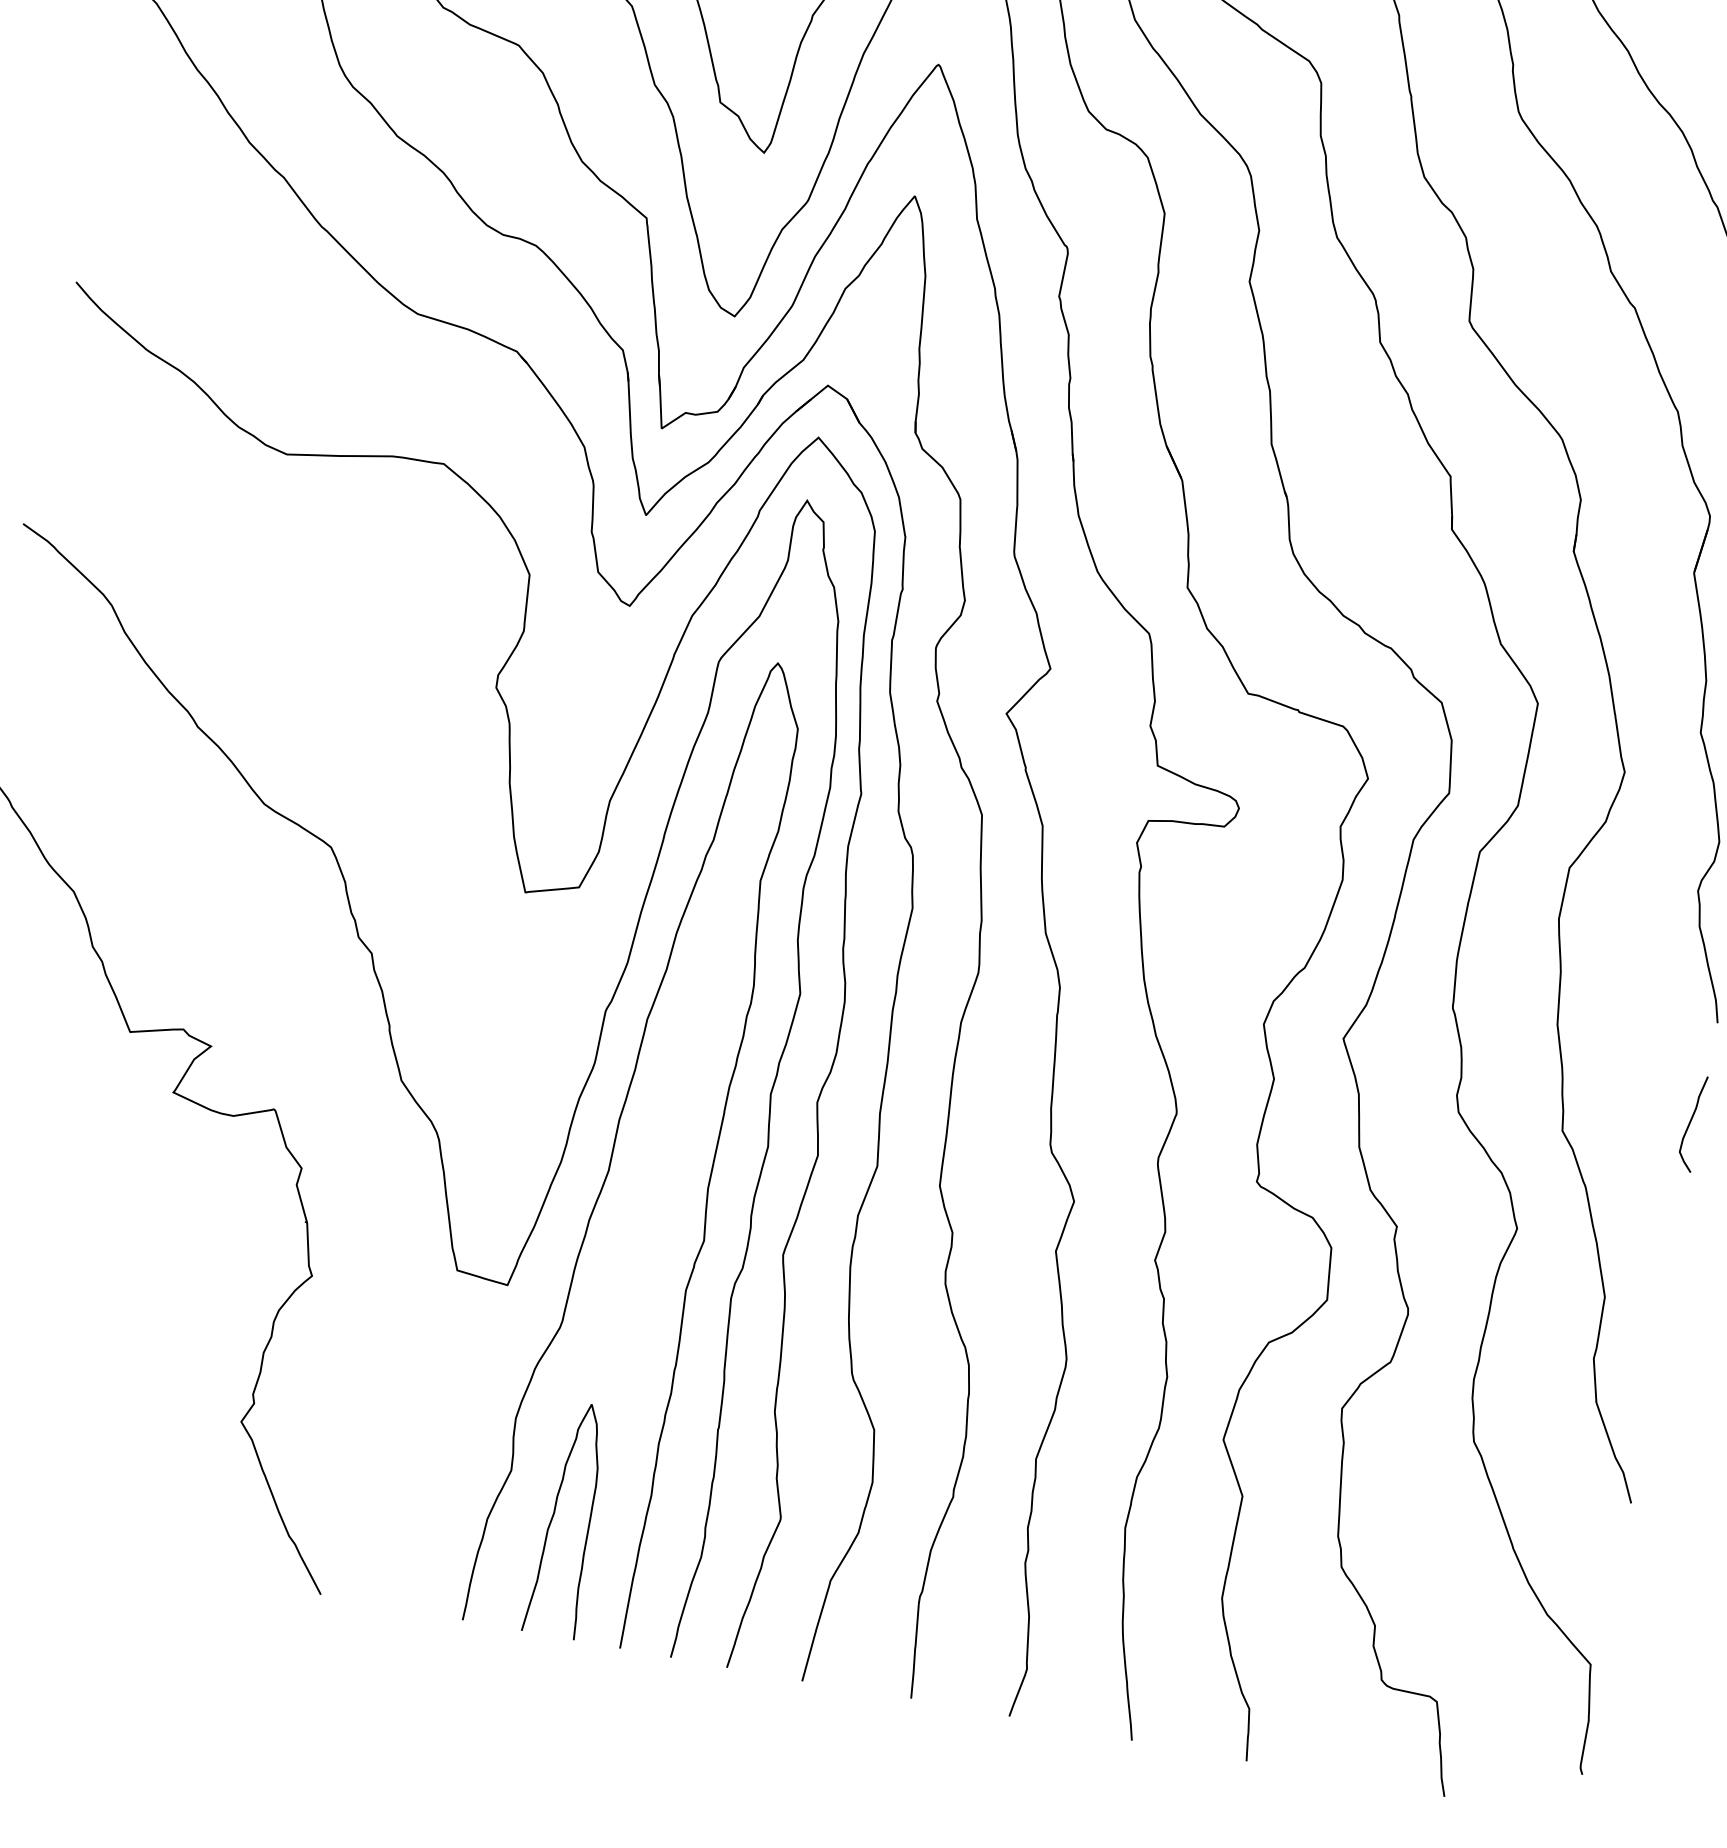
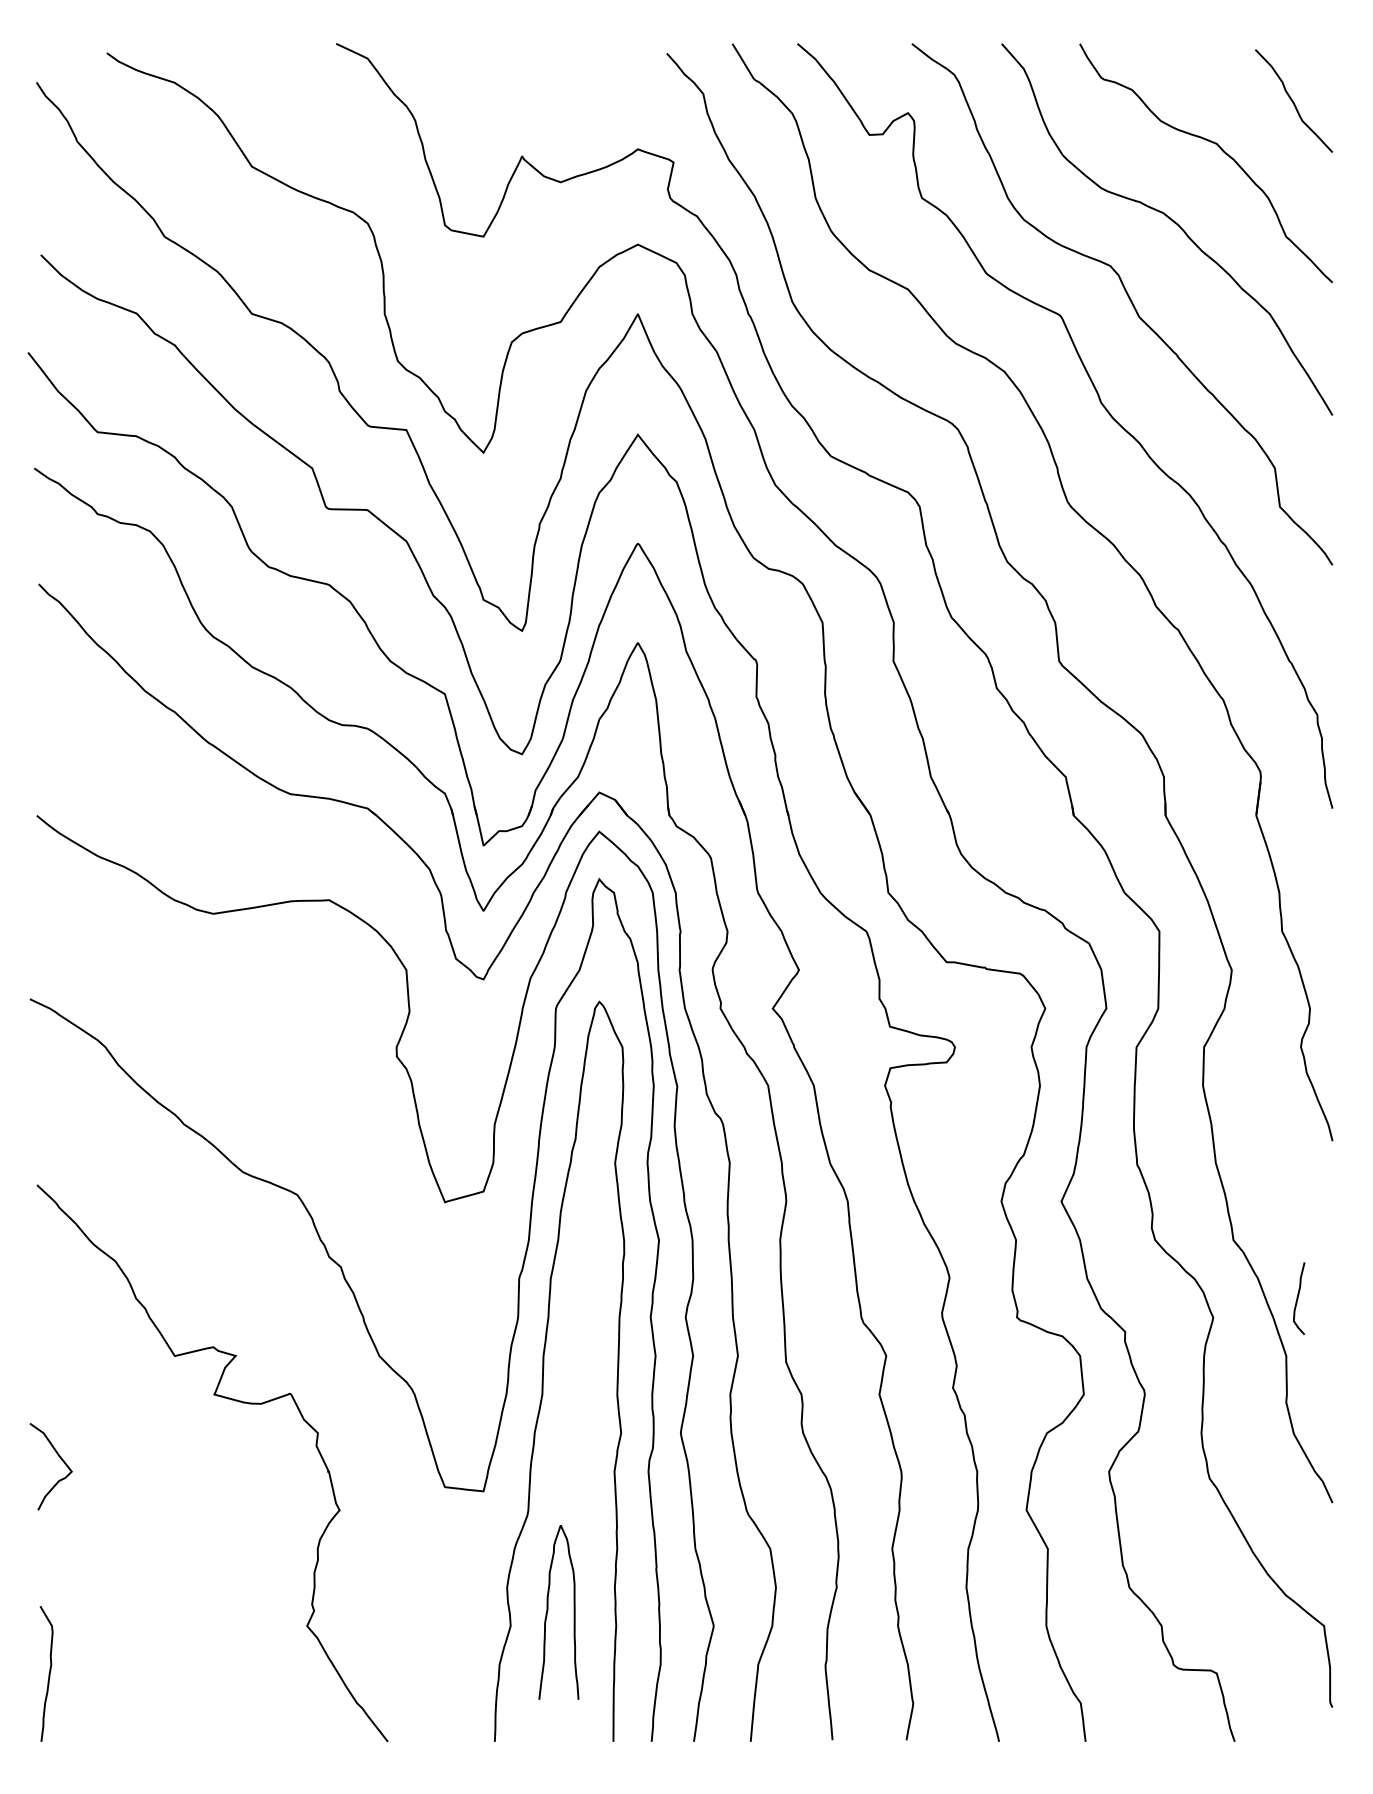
curve: (1691, 1123) -> (1298, 1298), moved
curve: (554, 1515) -> (548, 1611), moved

